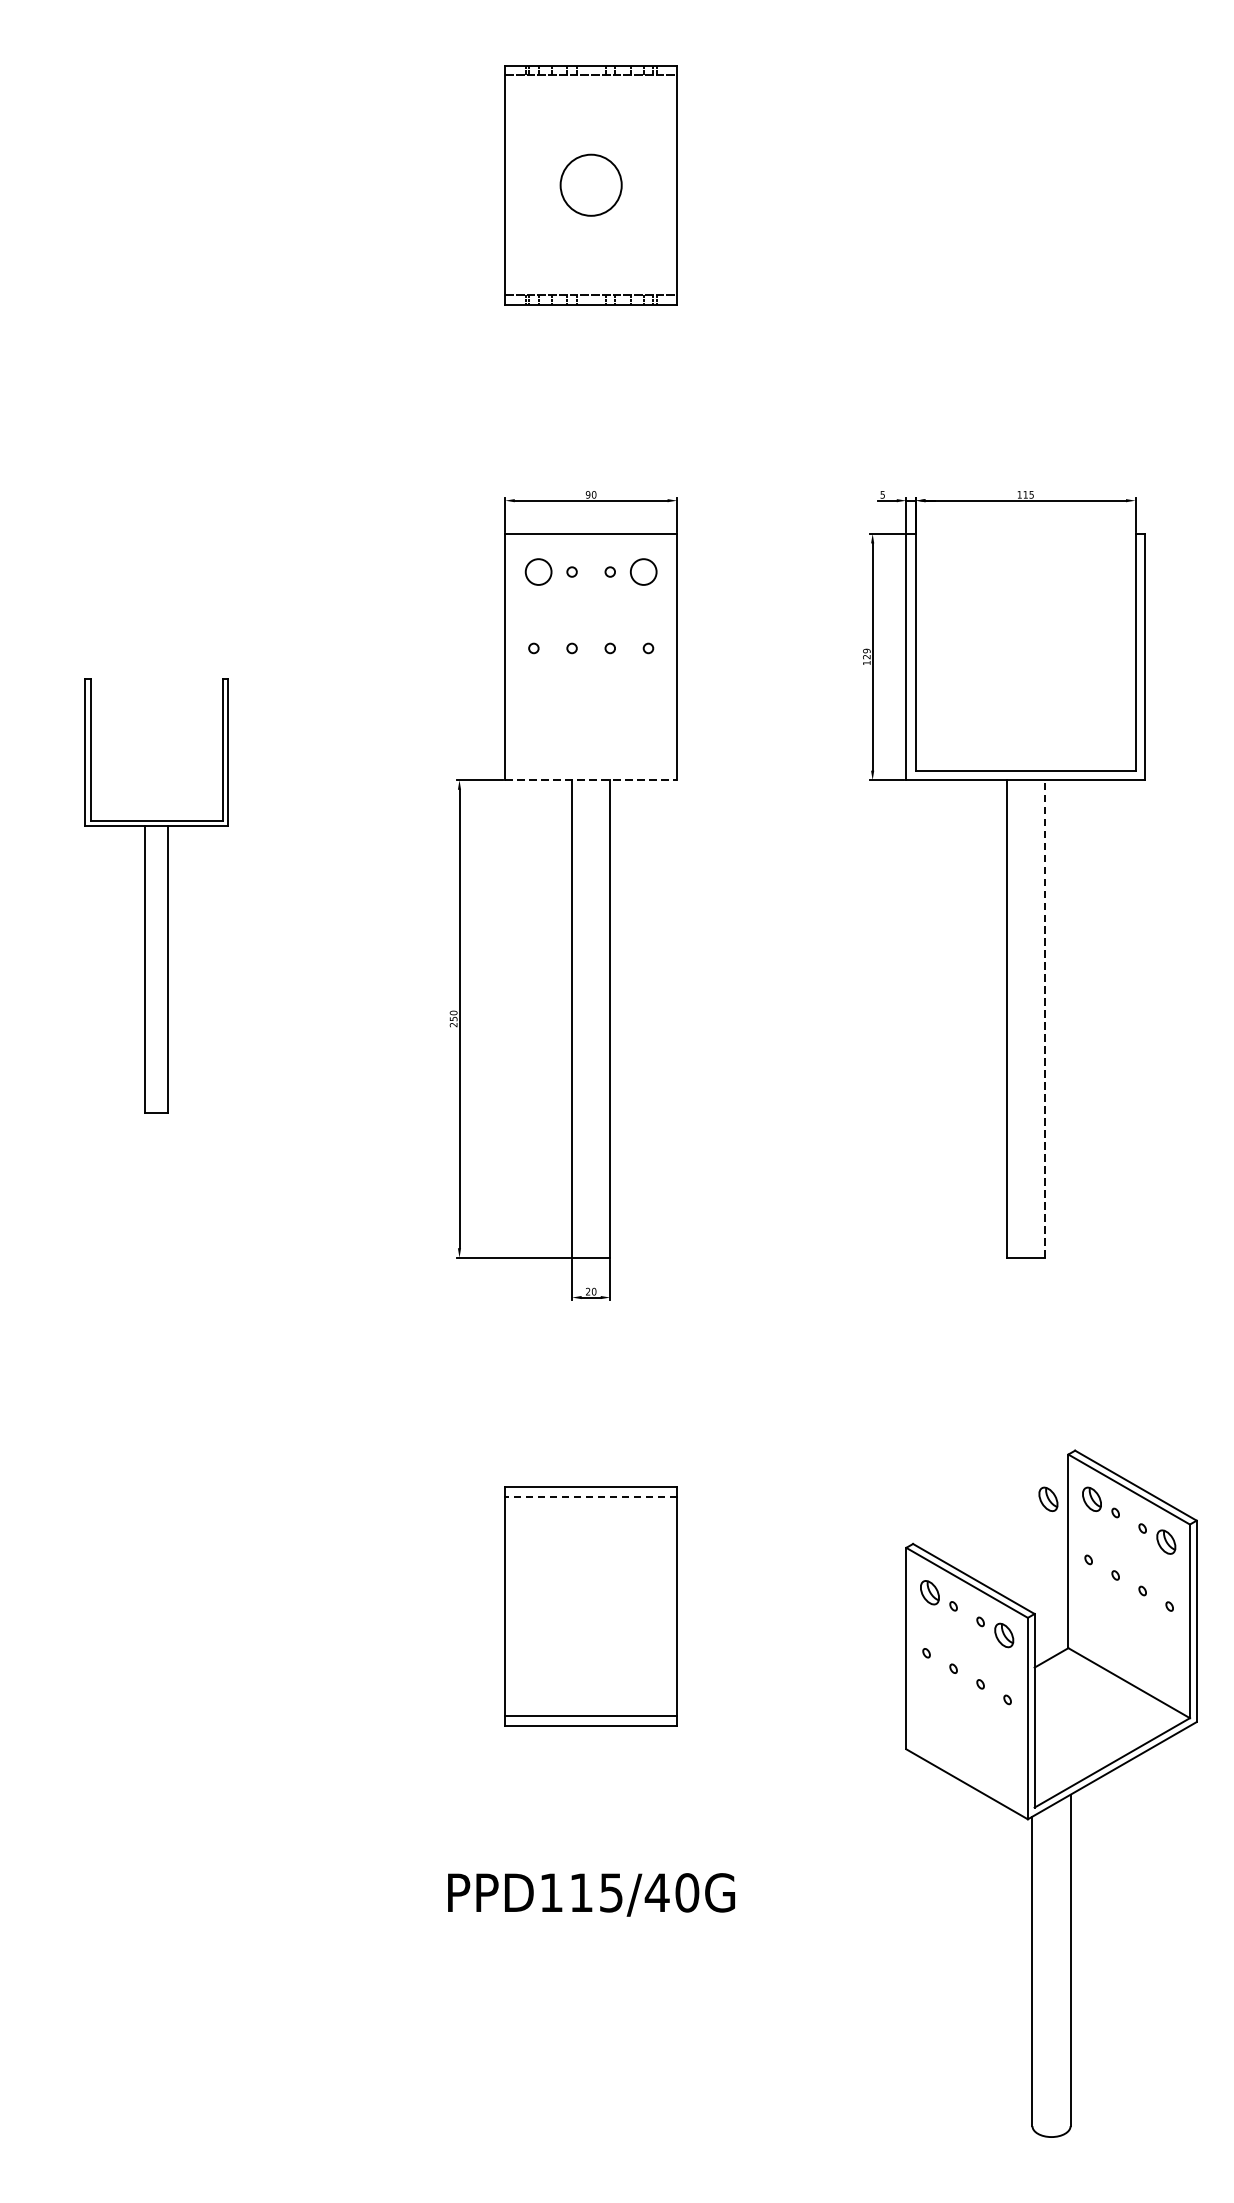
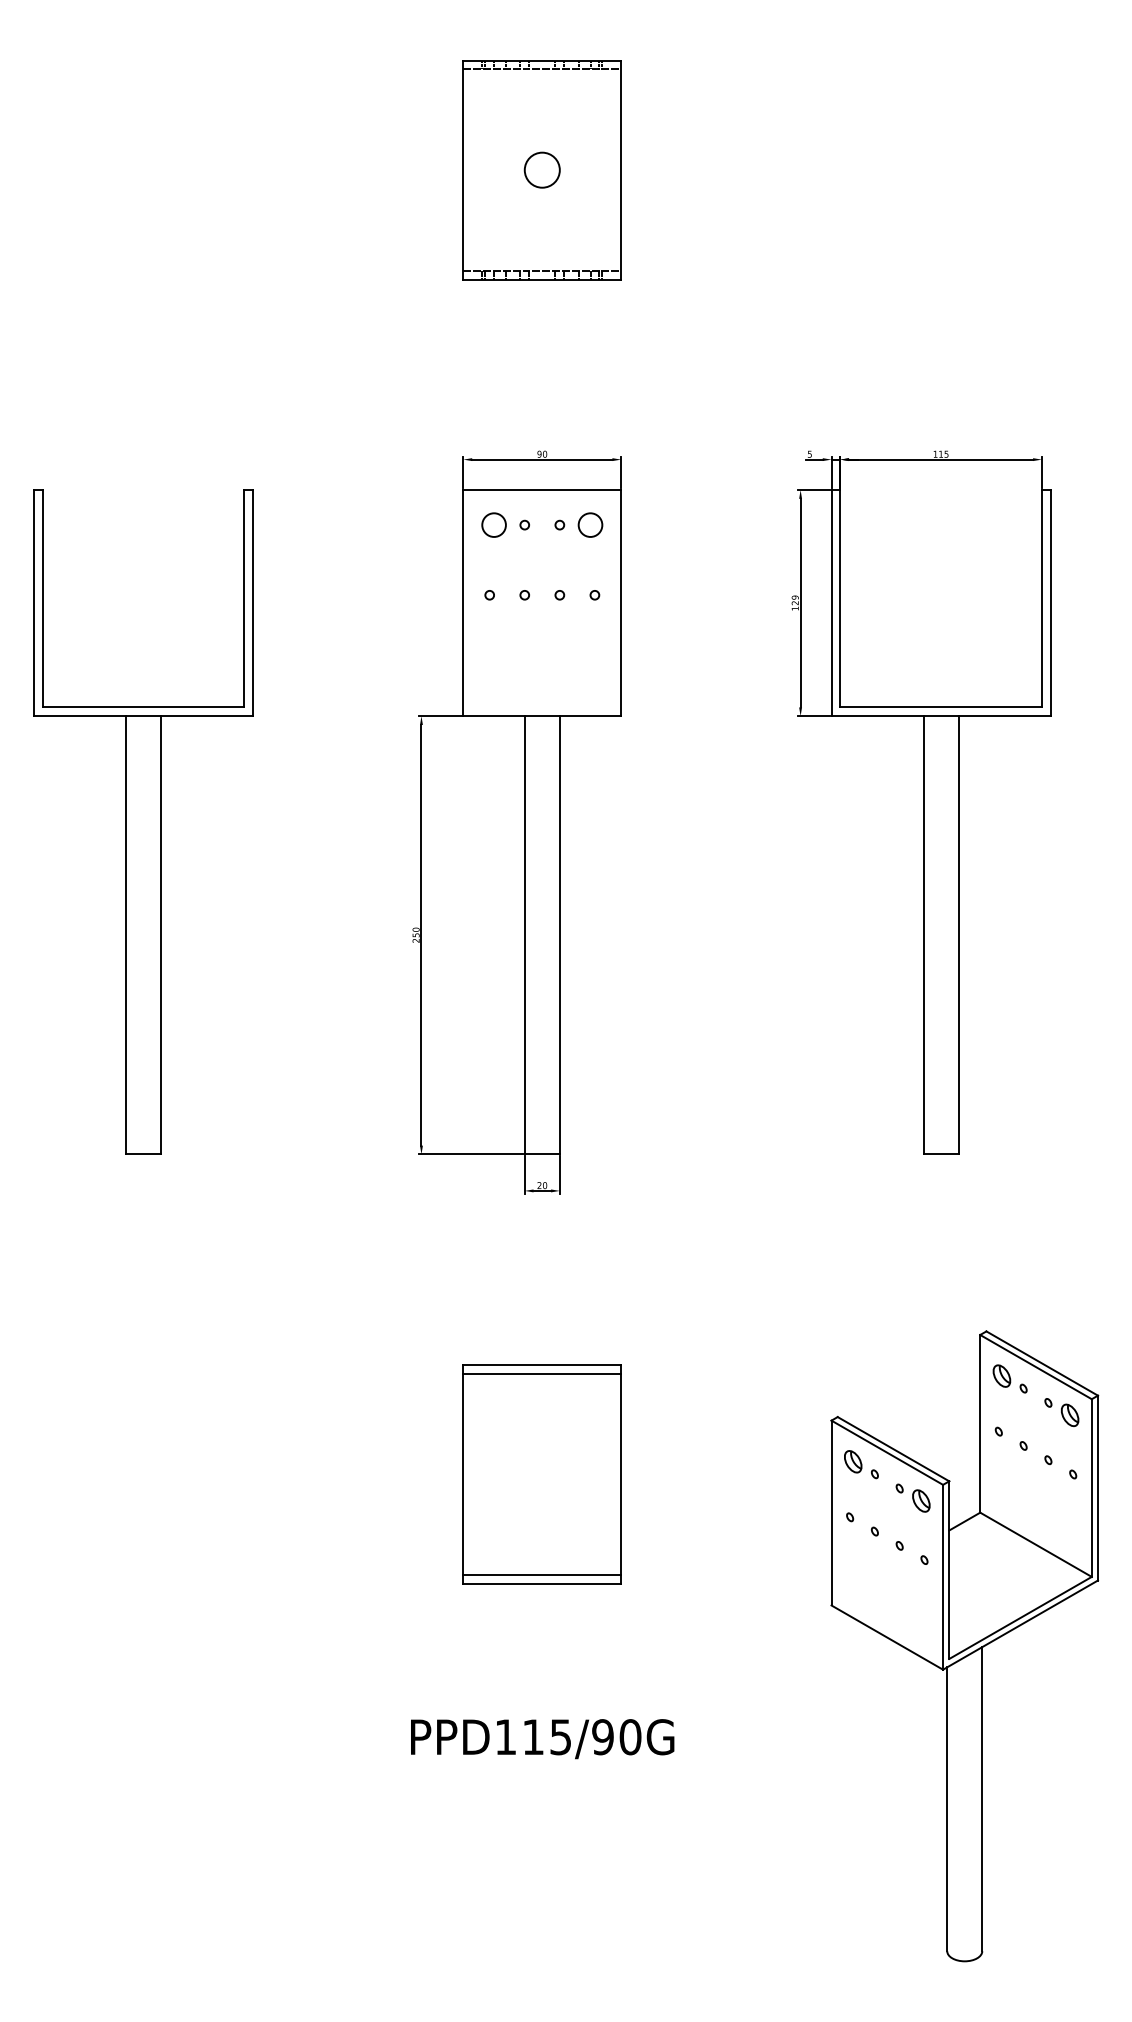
circle: (590, 184) -> (541, 169), size x0.62
line: (591, 780) -> (542, 716), dashed -> solid
part: (156, 895) -> (143, 821), size x1.67
line: (1044, 1018) -> (958, 934), dashed -> solid
line: (591, 1496) -> (542, 1373), dashed -> solid
part: (1047, 1498) -> (961, 1375), removed
text: (656, 1893) -> (602, 1737), PPD115/40G -> PPD115/90G

